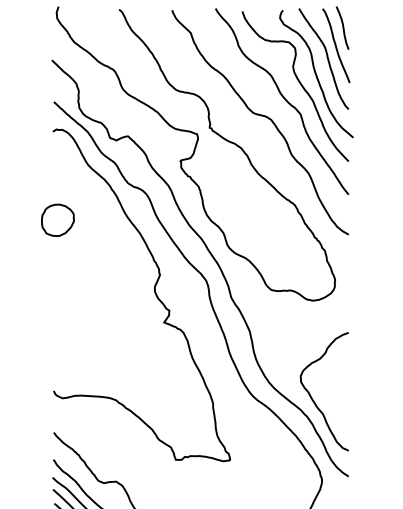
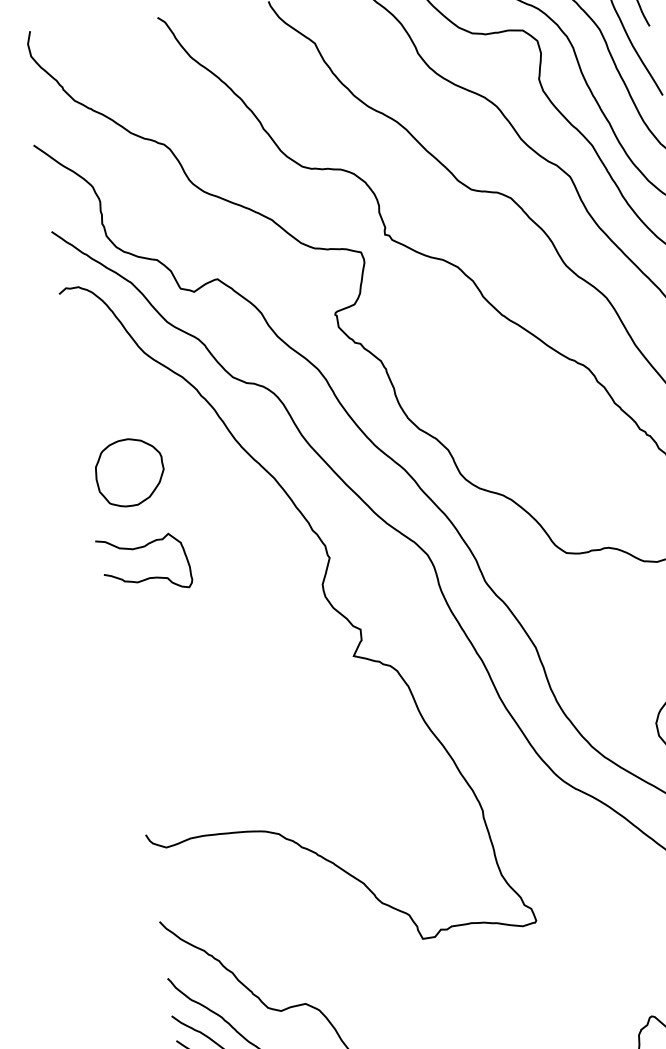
part: (57, 219) -> (128, 470), moved
curve: (73, 270) -> (147, 577), added

